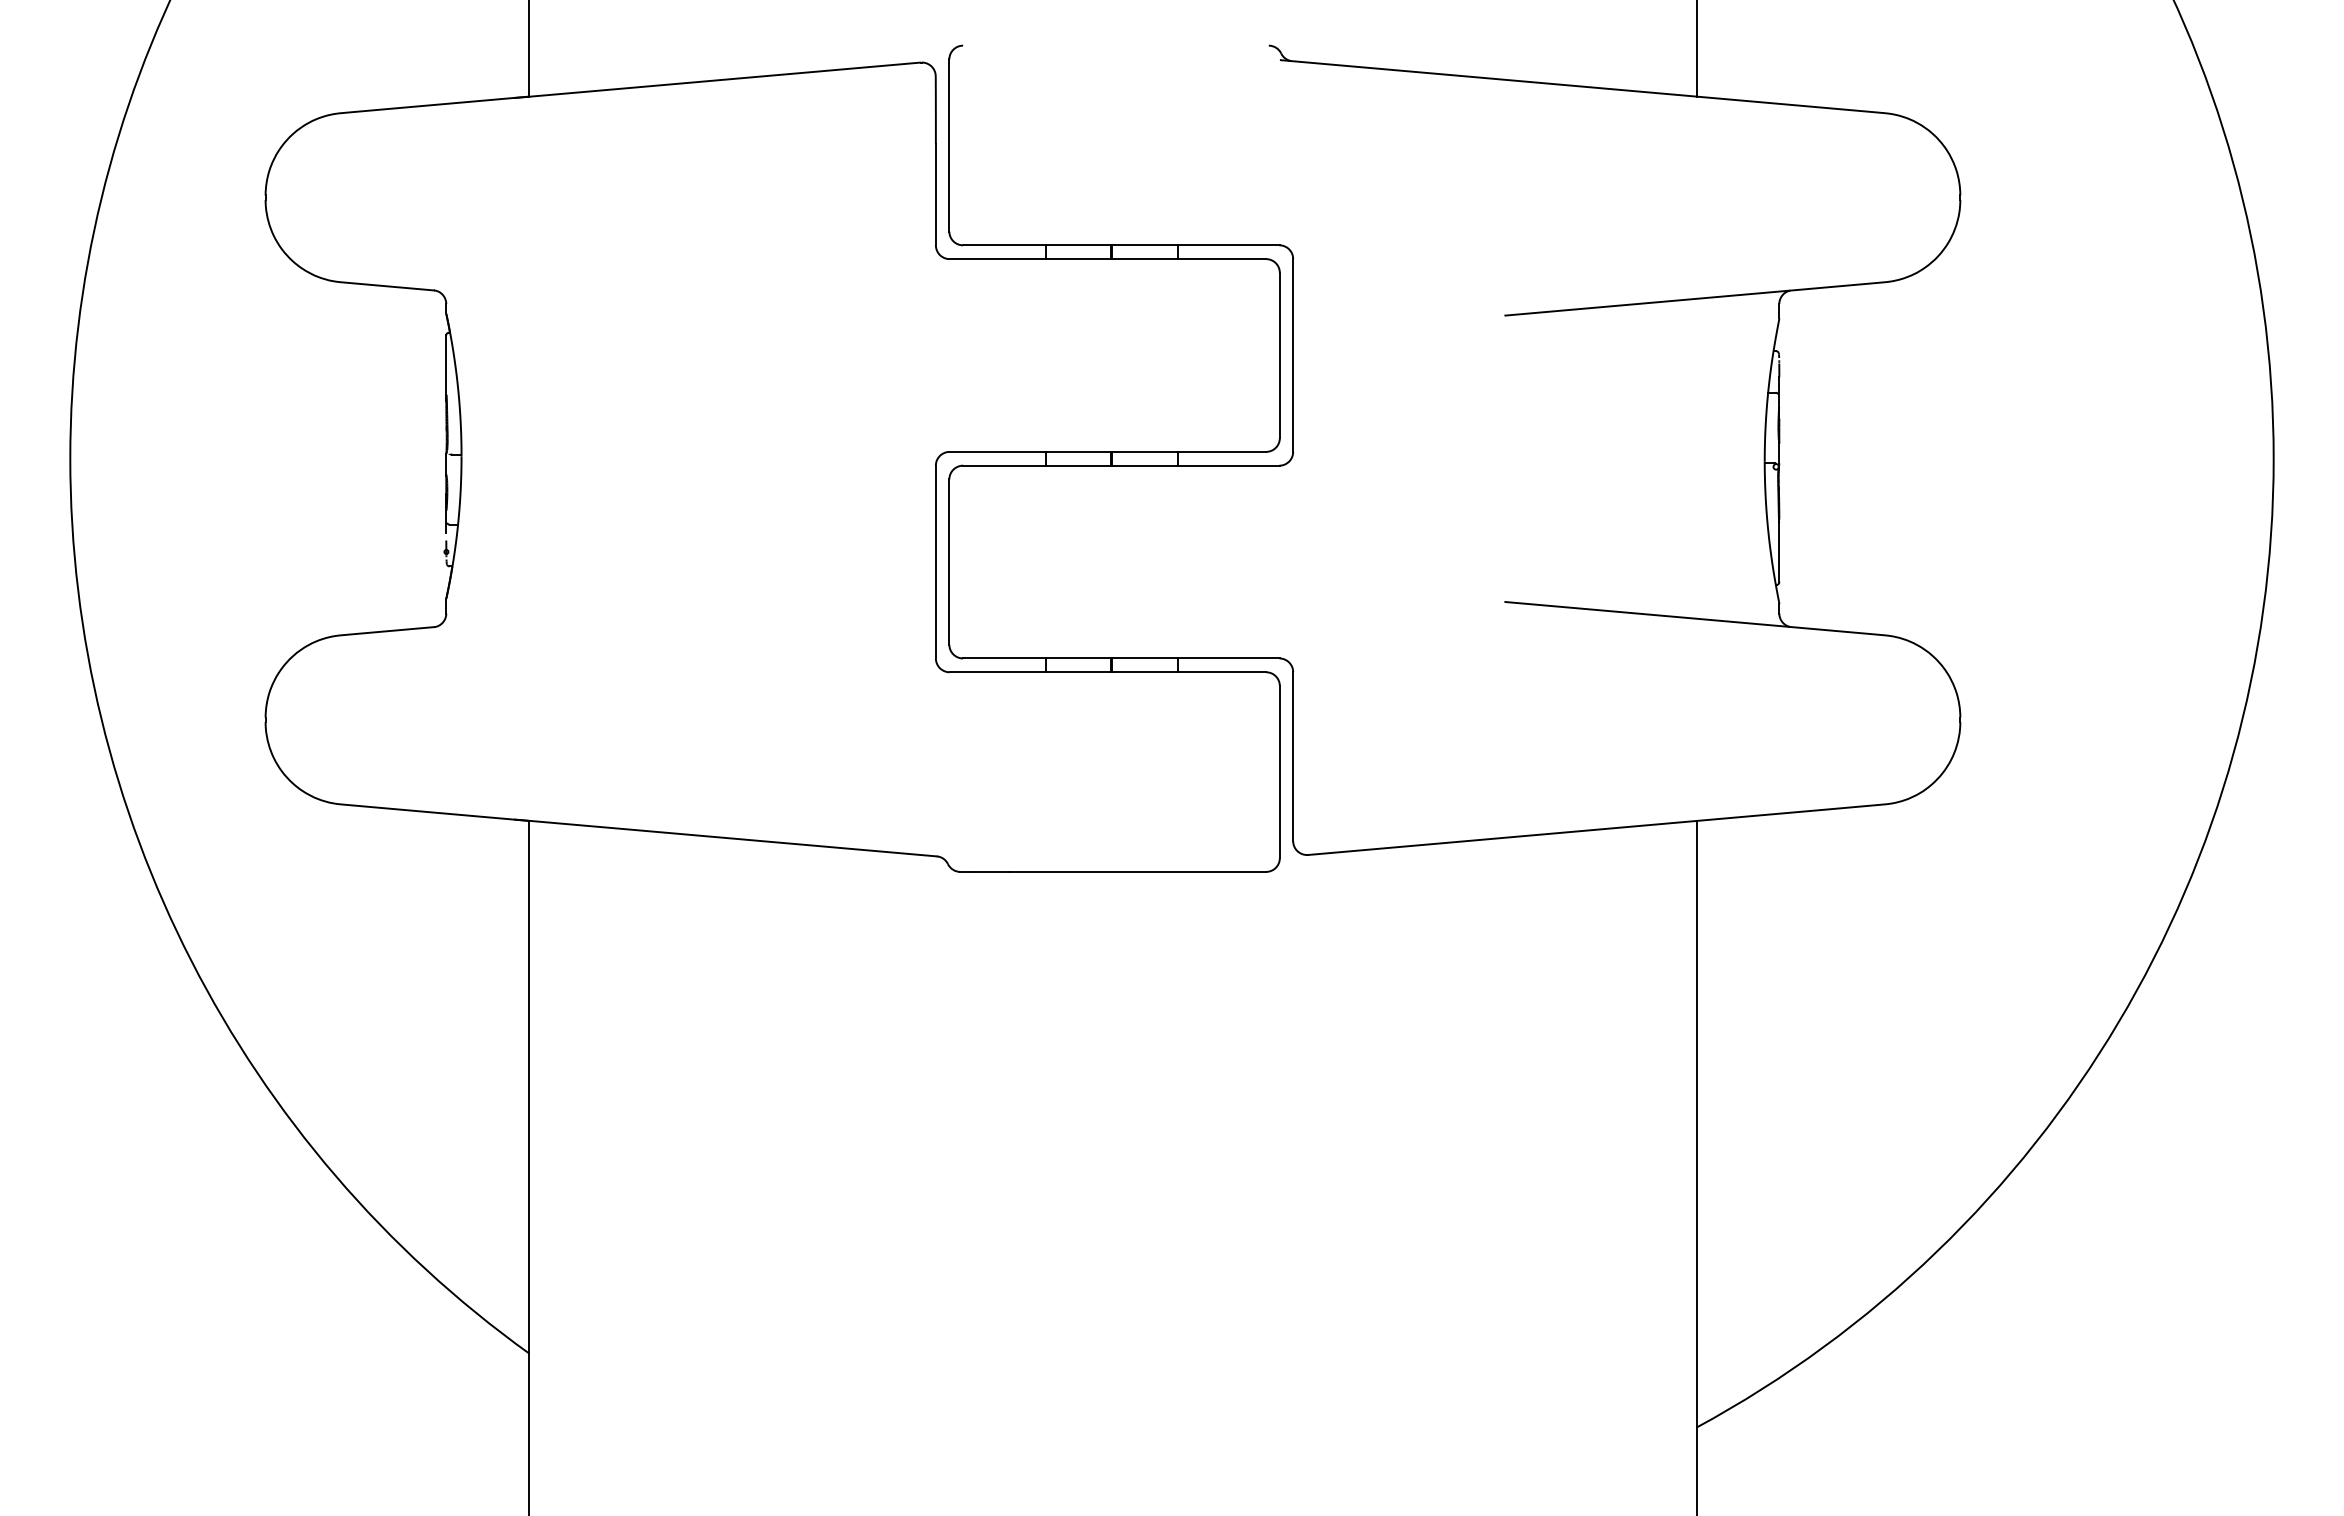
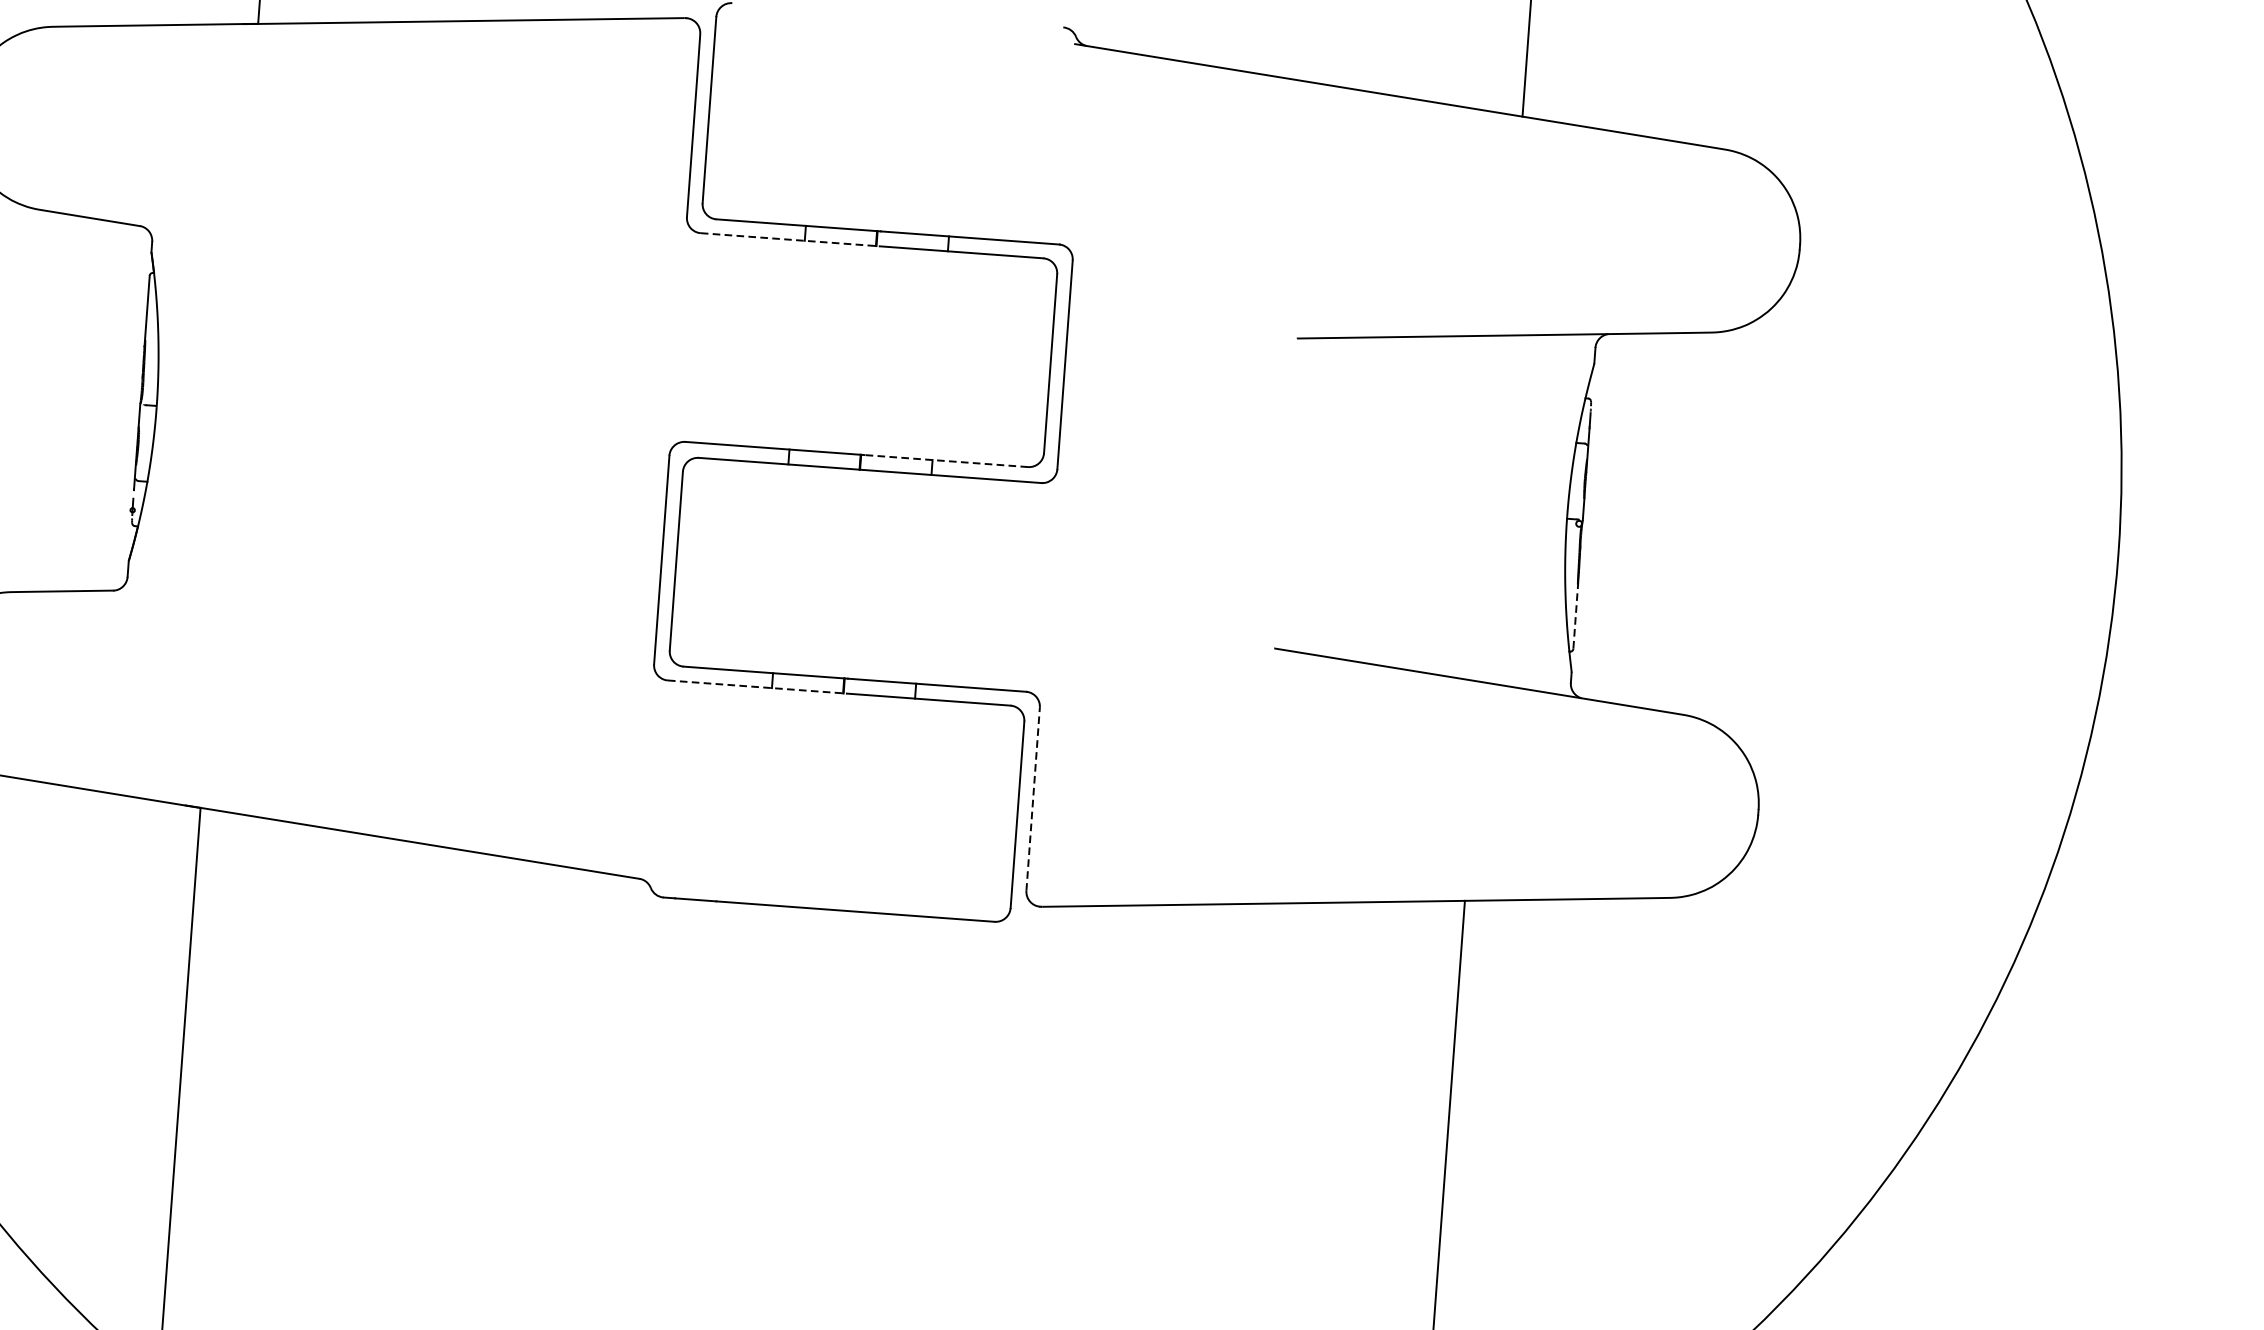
line: (1032, 259) -> (790, 240), solid -> dashed
line: (1190, 451) -> (946, 460), solid -> dashed
line: (1779, 550) -> (1576, 614), solid -> dashed
line: (1032, 672) -> (757, 687), solid -> dashed
line: (1293, 756) -> (1033, 799), solid -> dashed

